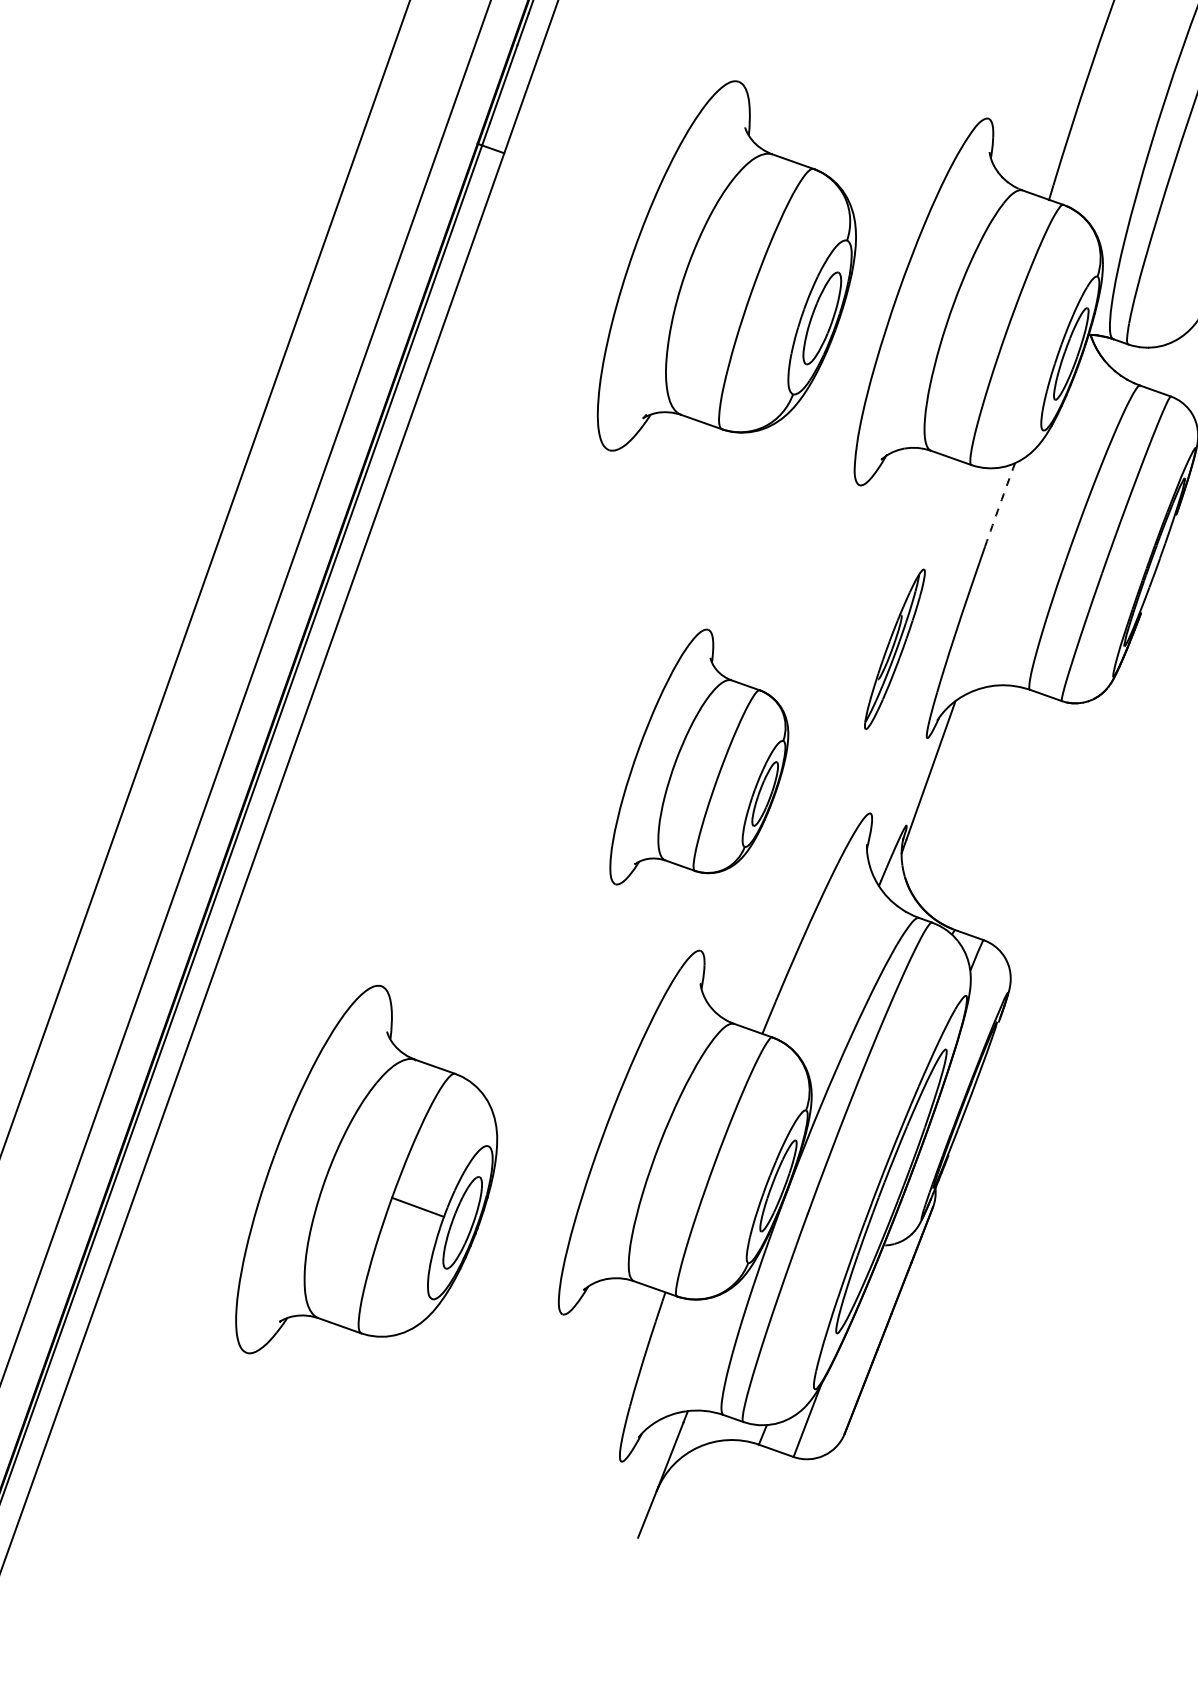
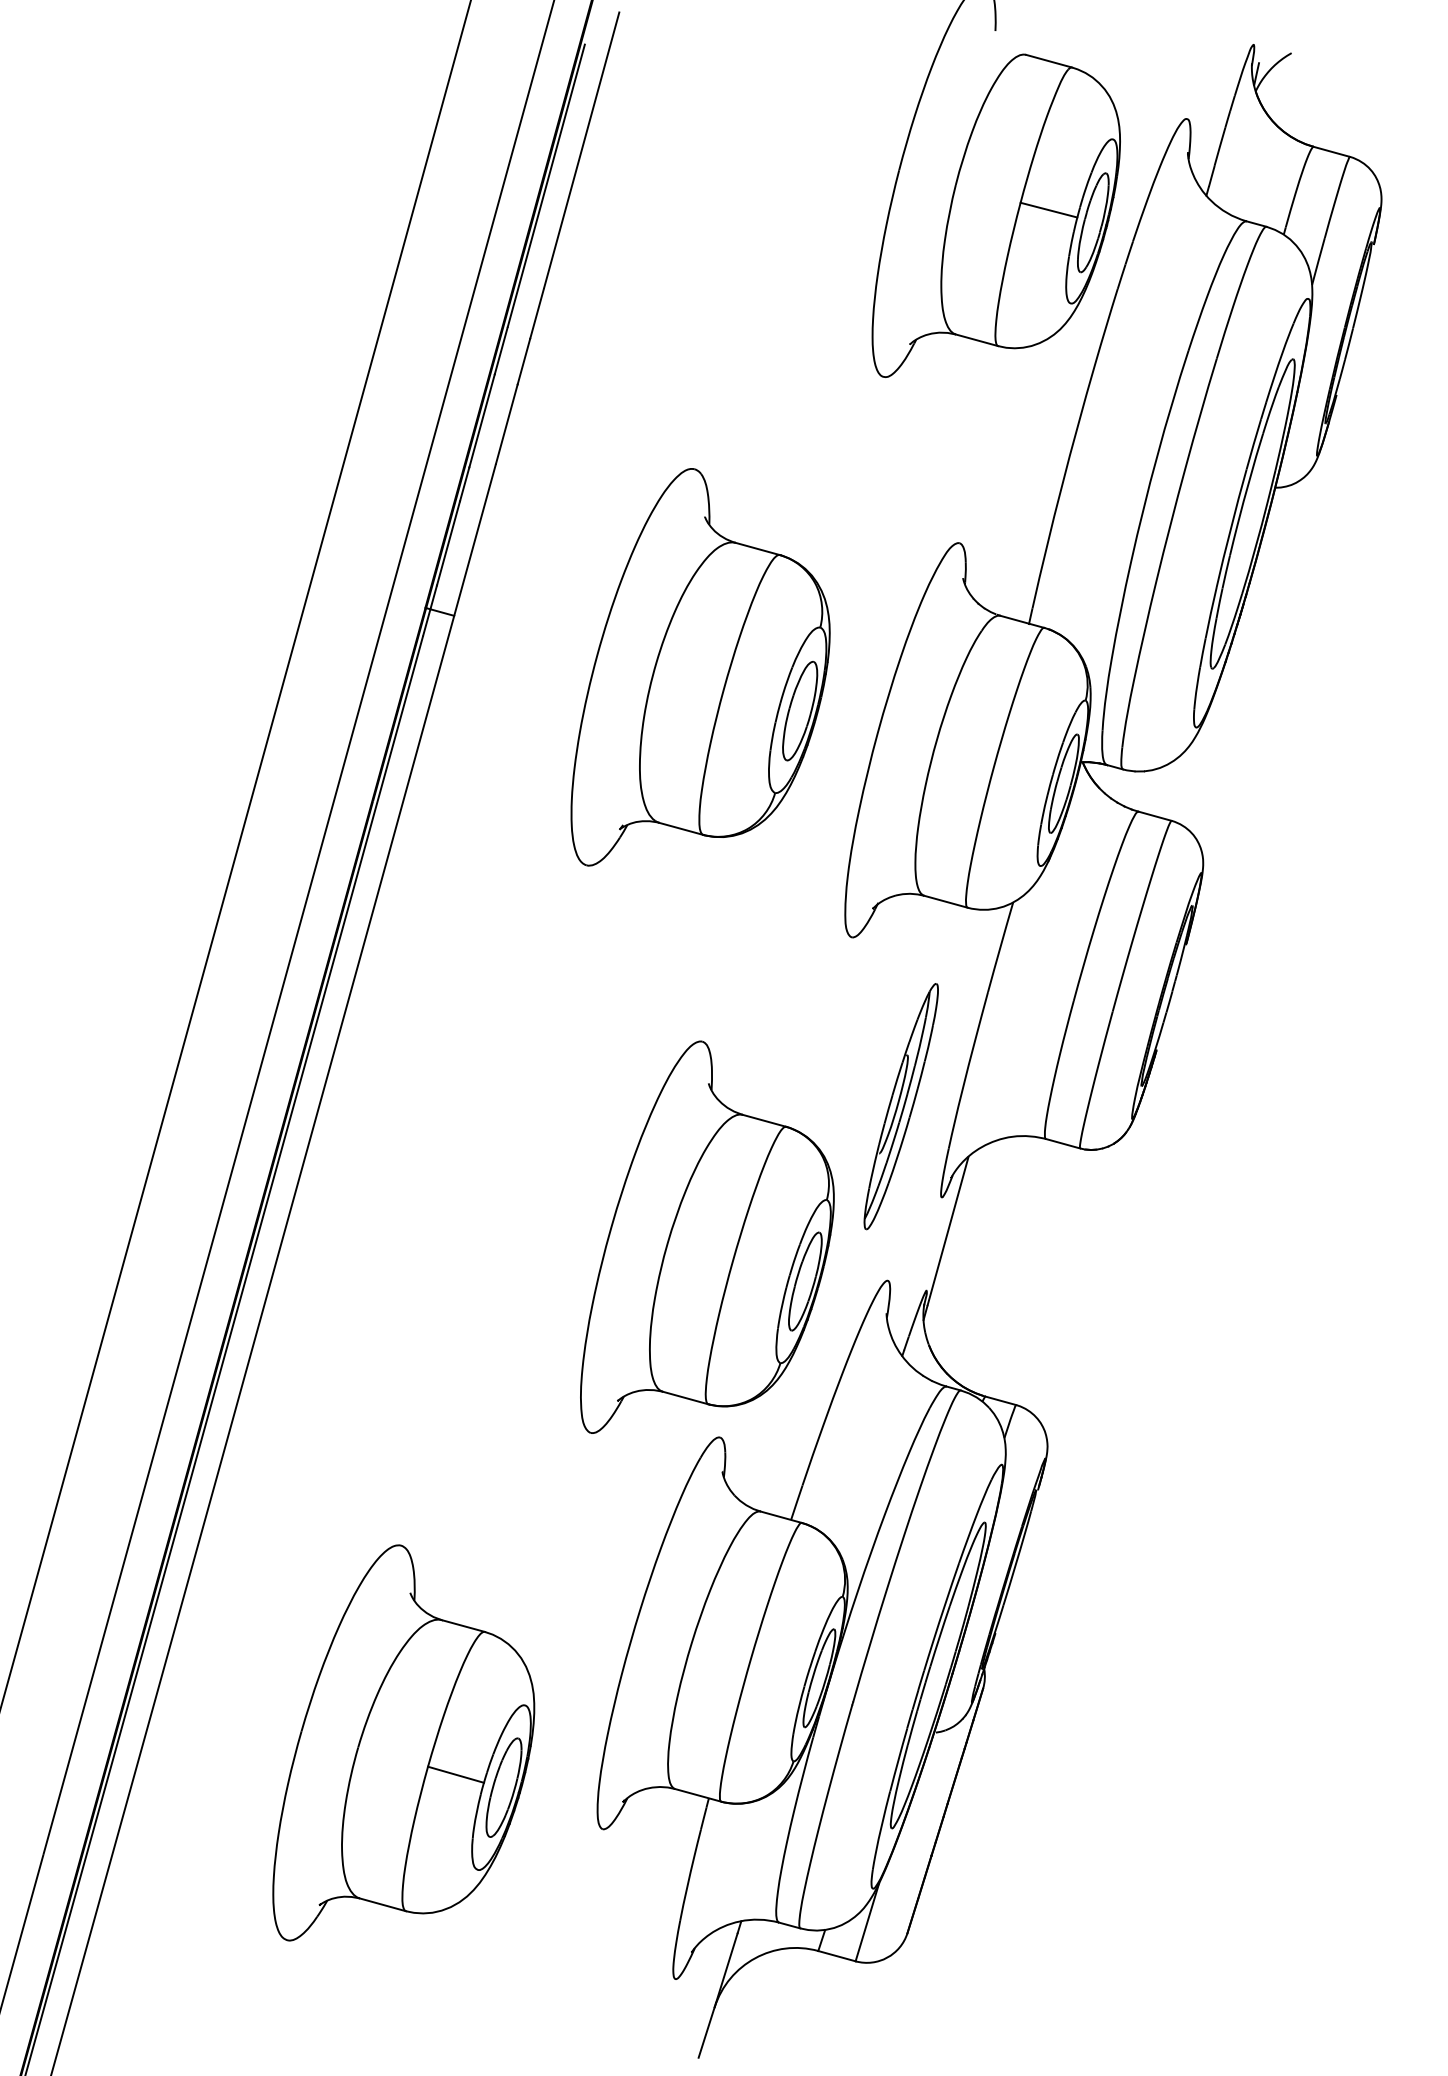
part: (730, 270) -> (700, 667), moved
arc: (999, 505) -> (1000, 947), dashed -> solid
part: (894, 649) -> (900, 1106), size x1.43
part: (702, 759) -> (707, 1236), size x1.43
part: (370, 1173) -> (403, 1742), moved

